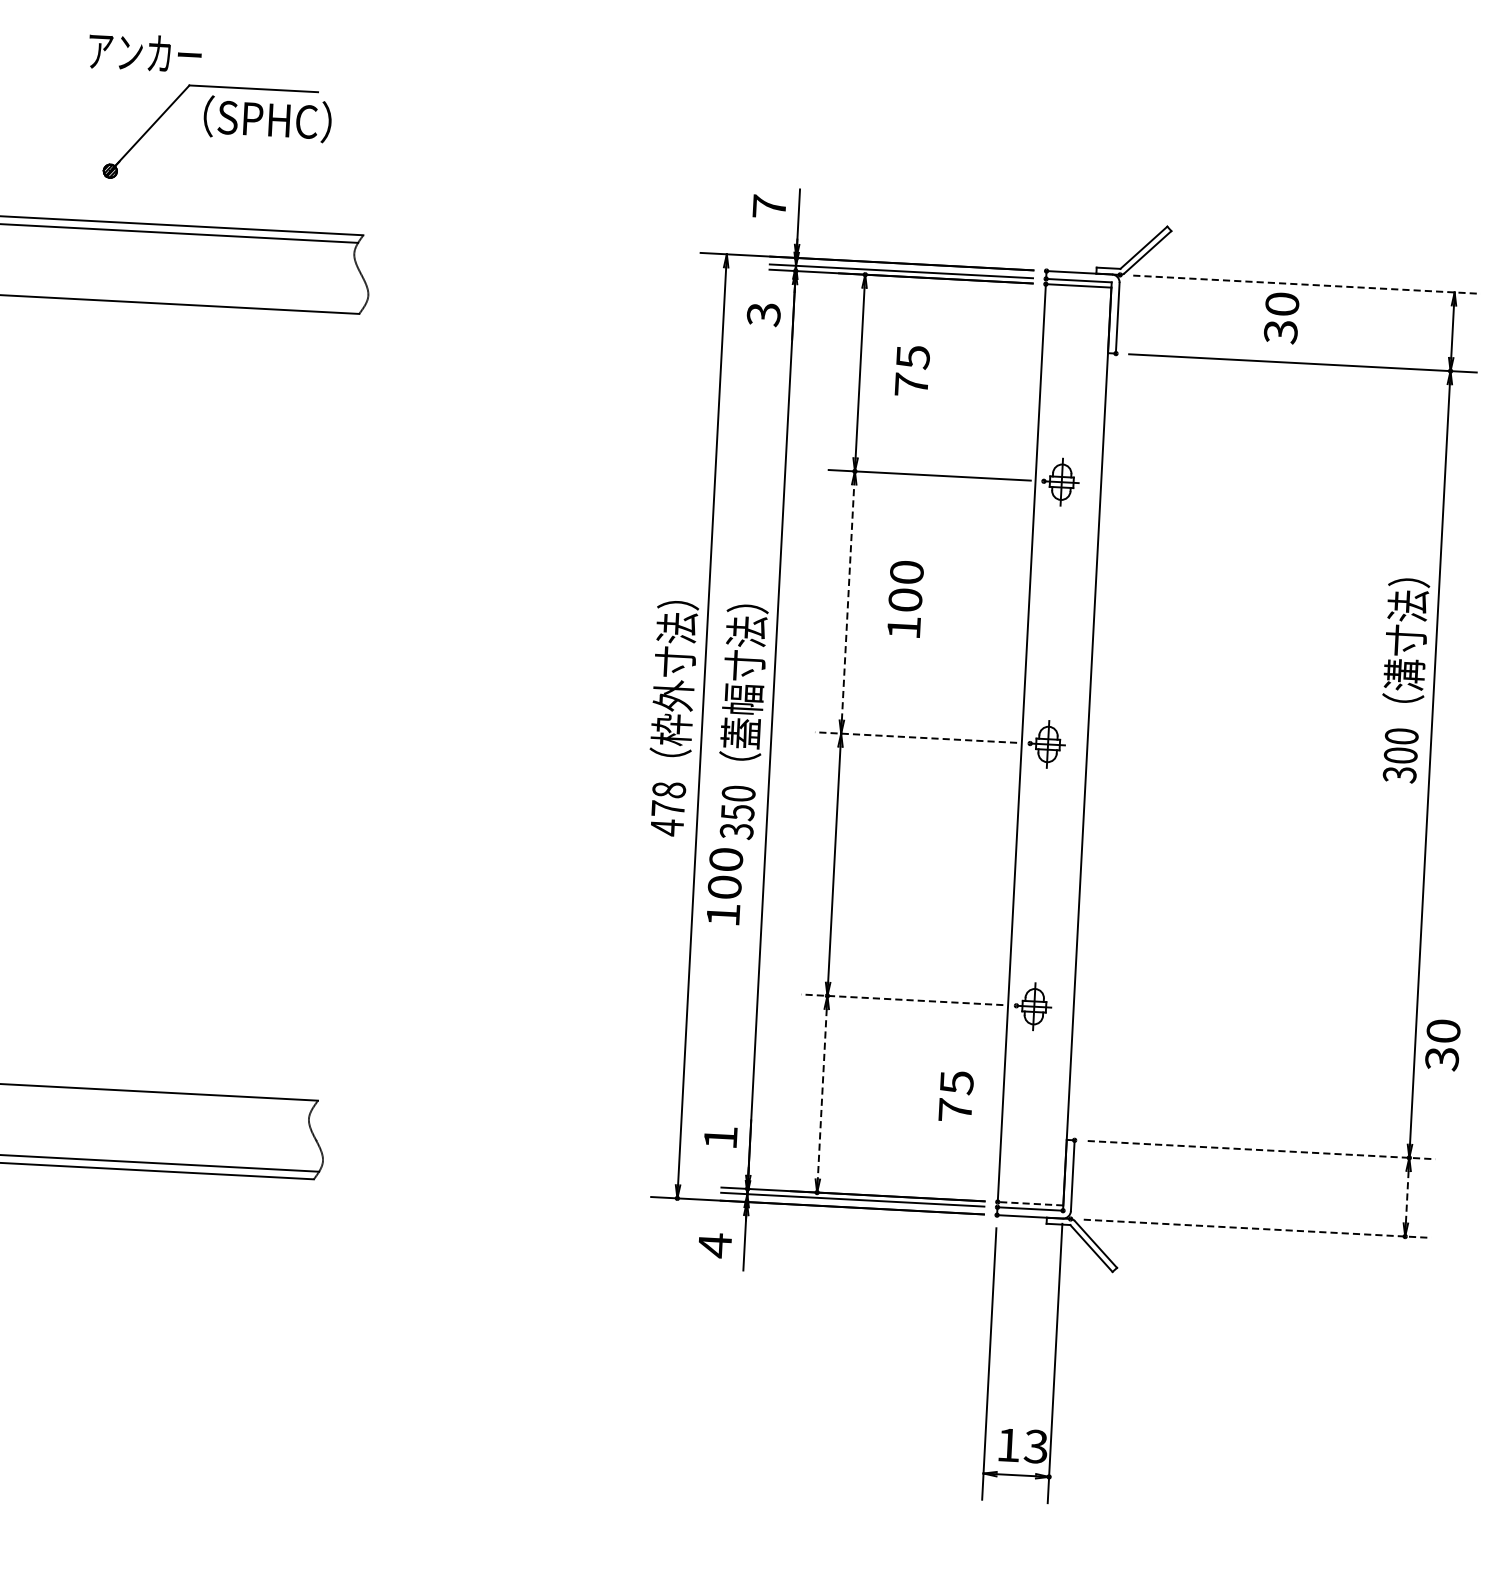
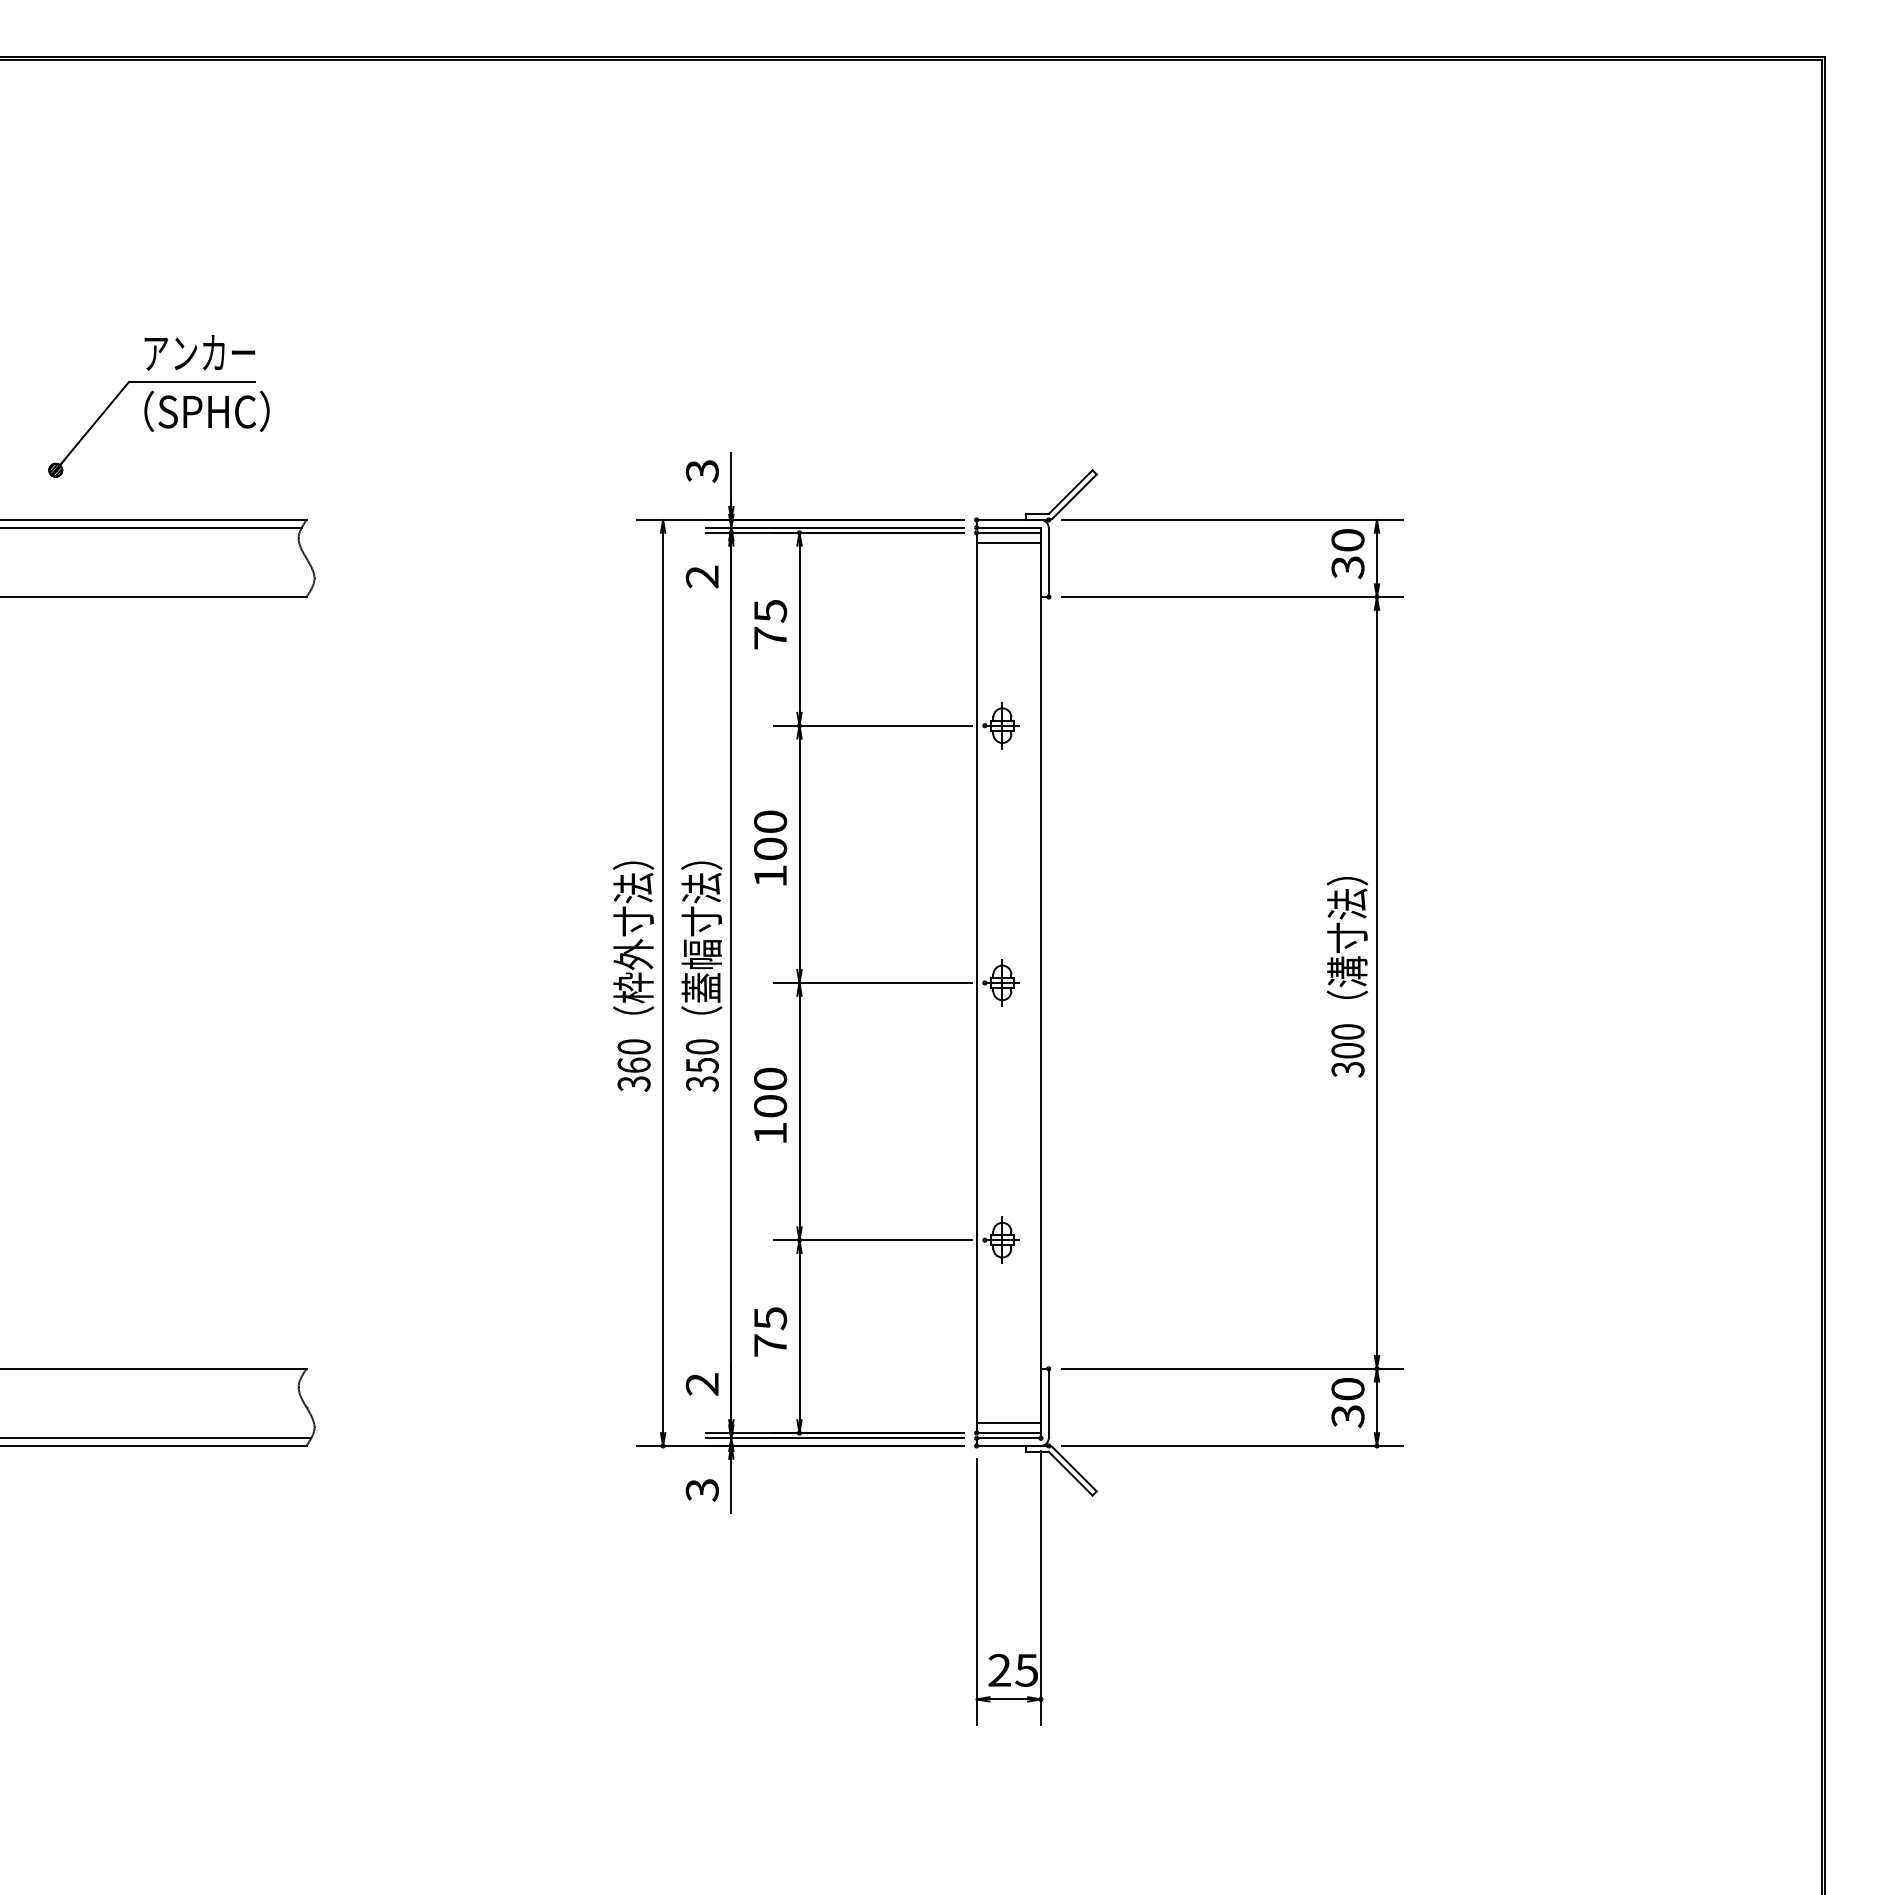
text: (144, 52) -> (199, 352), moved
text: (768, 205) -> (701, 470), 7 -> 3
line: (1307, 284) -> (1232, 519), dashed -> solid
line: (1077, 296) -> (1008, 543), added
text: (764, 314) -> (702, 576), 3 -> 2
text: (1281, 318) -> (1347, 554), moved
text: (912, 370) -> (770, 624), moved
text: (905, 598) -> (770, 847), moved
line: (848, 602) -> (799, 854), dashed -> solid
text: (1403, 680) -> (1346, 977), moved
line: (915, 737) -> (872, 982), dashed -> solid
text: (667, 808) -> (633, 1065), 478 -> 360
text: (724, 886) -> (770, 1105), moved
line: (901, 1000) -> (872, 1240), dashed -> solid
text: (1442, 1045) -> (1347, 1403), moved
line: (822, 1094) -> (799, 1336), dashed -> solid
text: (956, 1095) -> (770, 1331), moved
text: (719, 1137) -> (701, 1384), 1 -> 2
line: (1262, 1149) -> (1232, 1368), dashed -> solid
line: (1030, 1192) -> (1008, 1422), added
line: (1406, 1197) -> (1376, 1407), dashed -> solid
line: (1030, 1204) -> (1008, 1433), dashed -> solid
line: (1257, 1228) -> (1232, 1445), dashed -> solid
text: (714, 1245) -> (701, 1490), 4 -> 3
text: (1021, 1444) -> (1012, 1669), 13 -> 25

